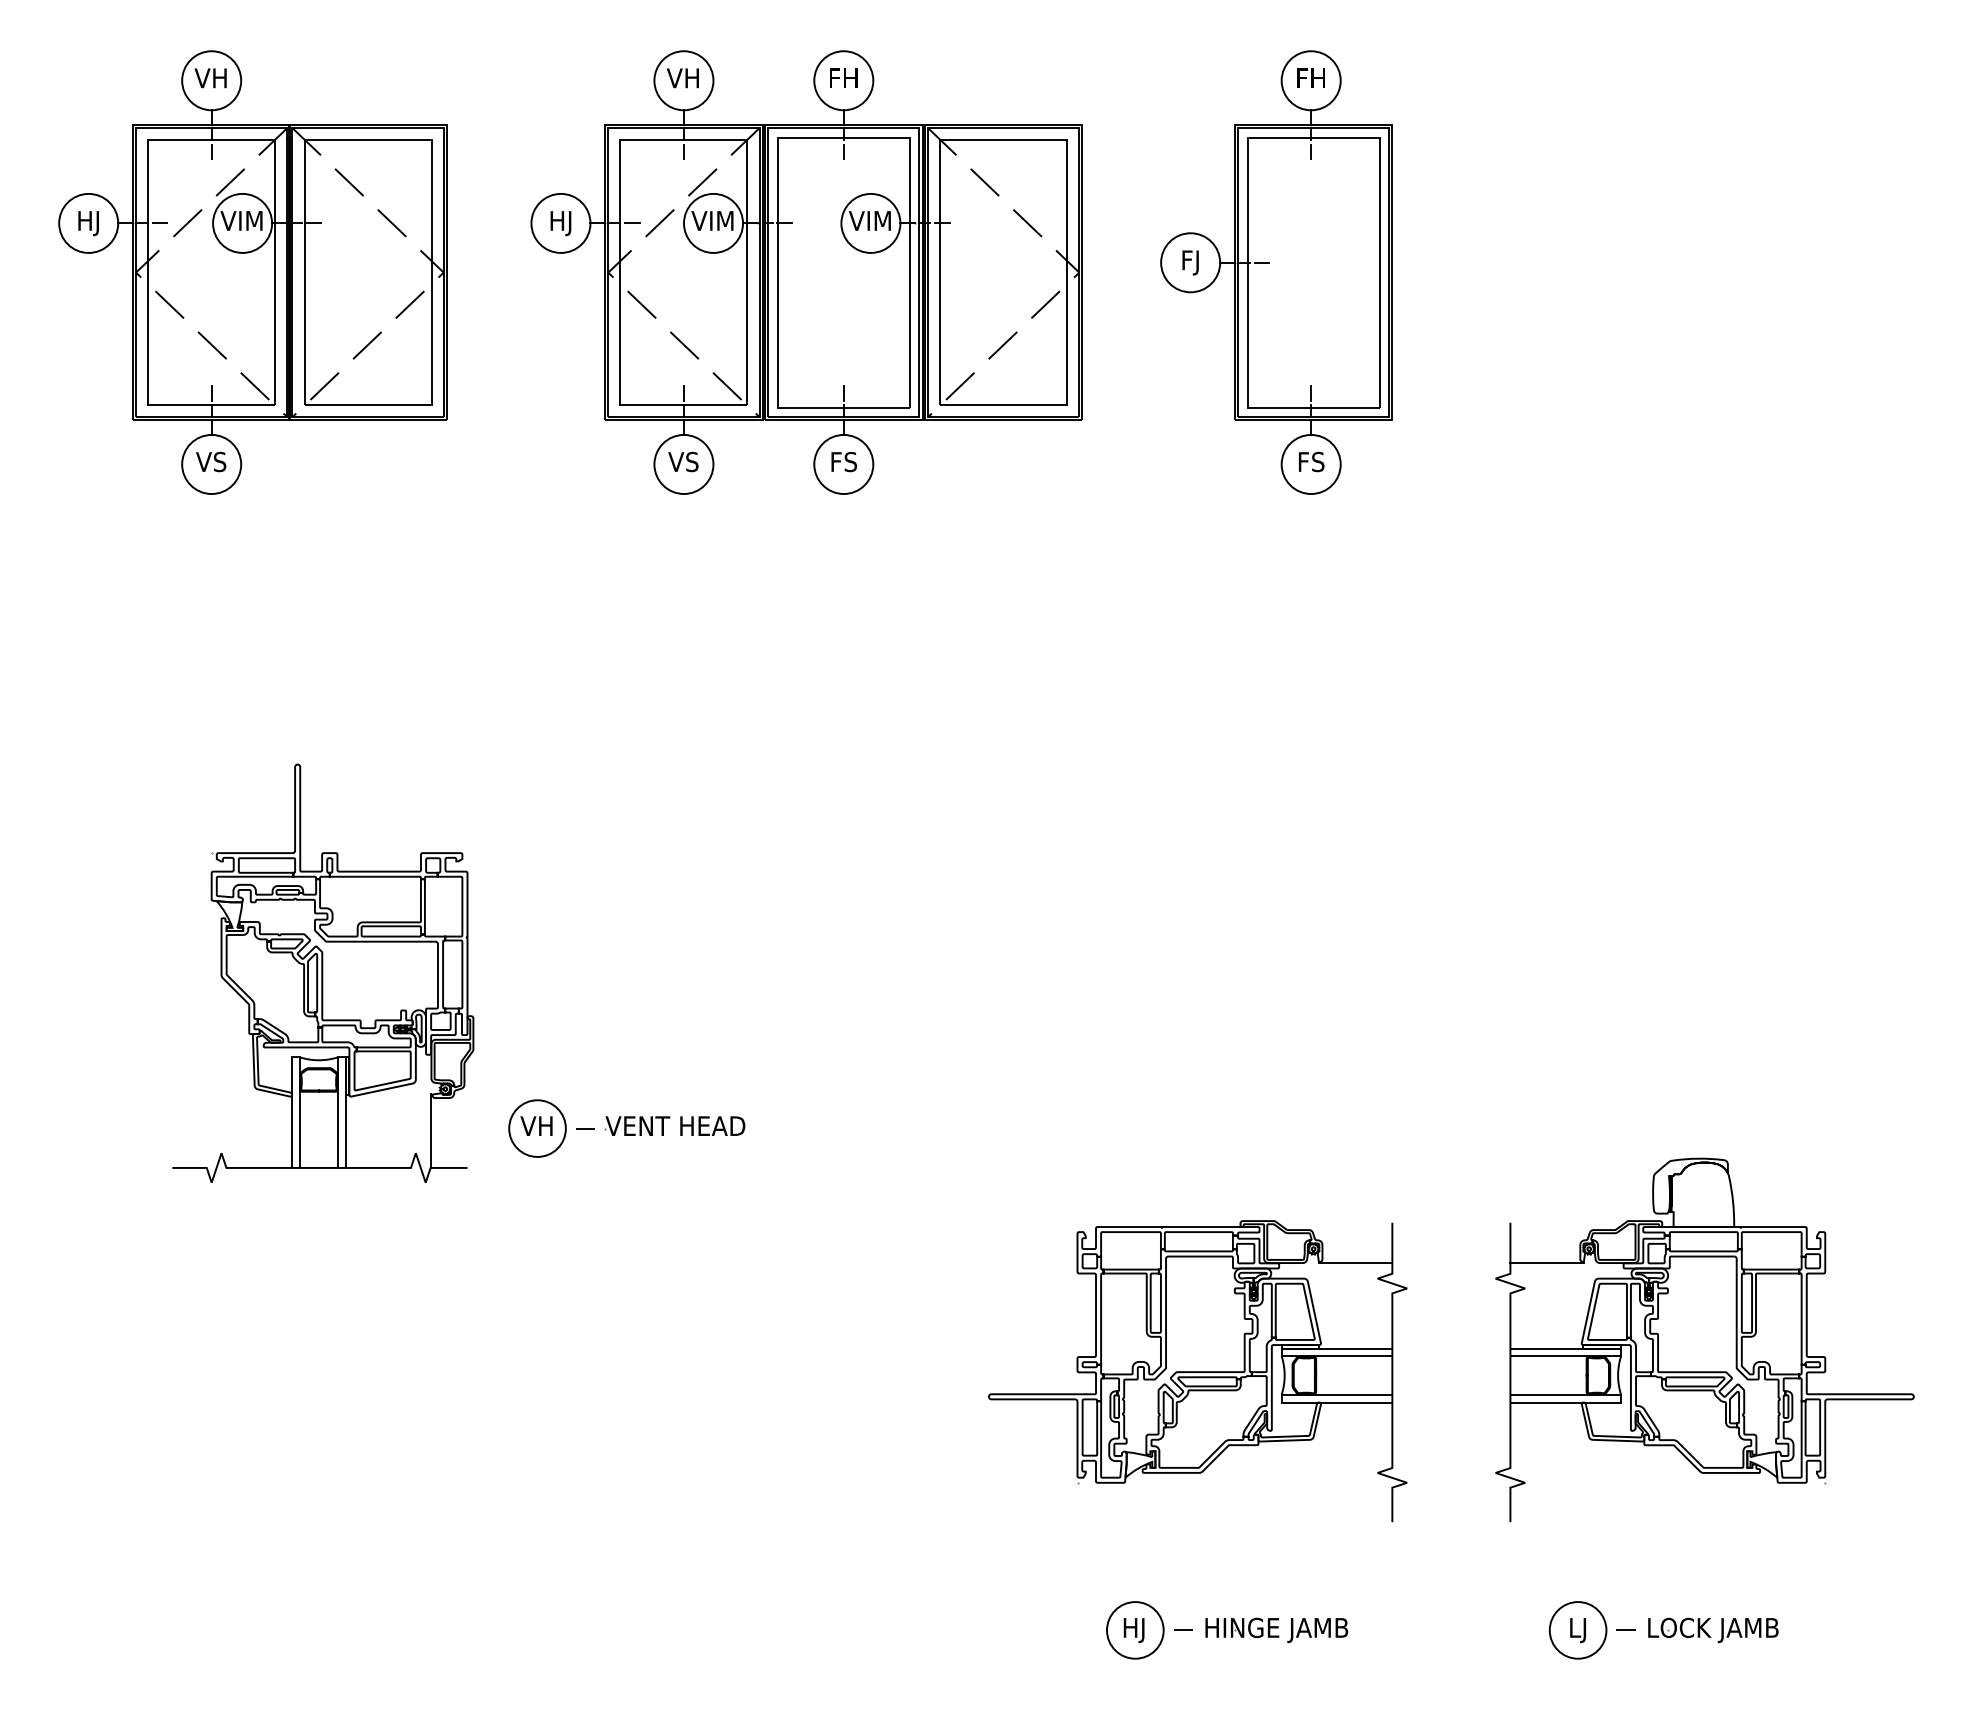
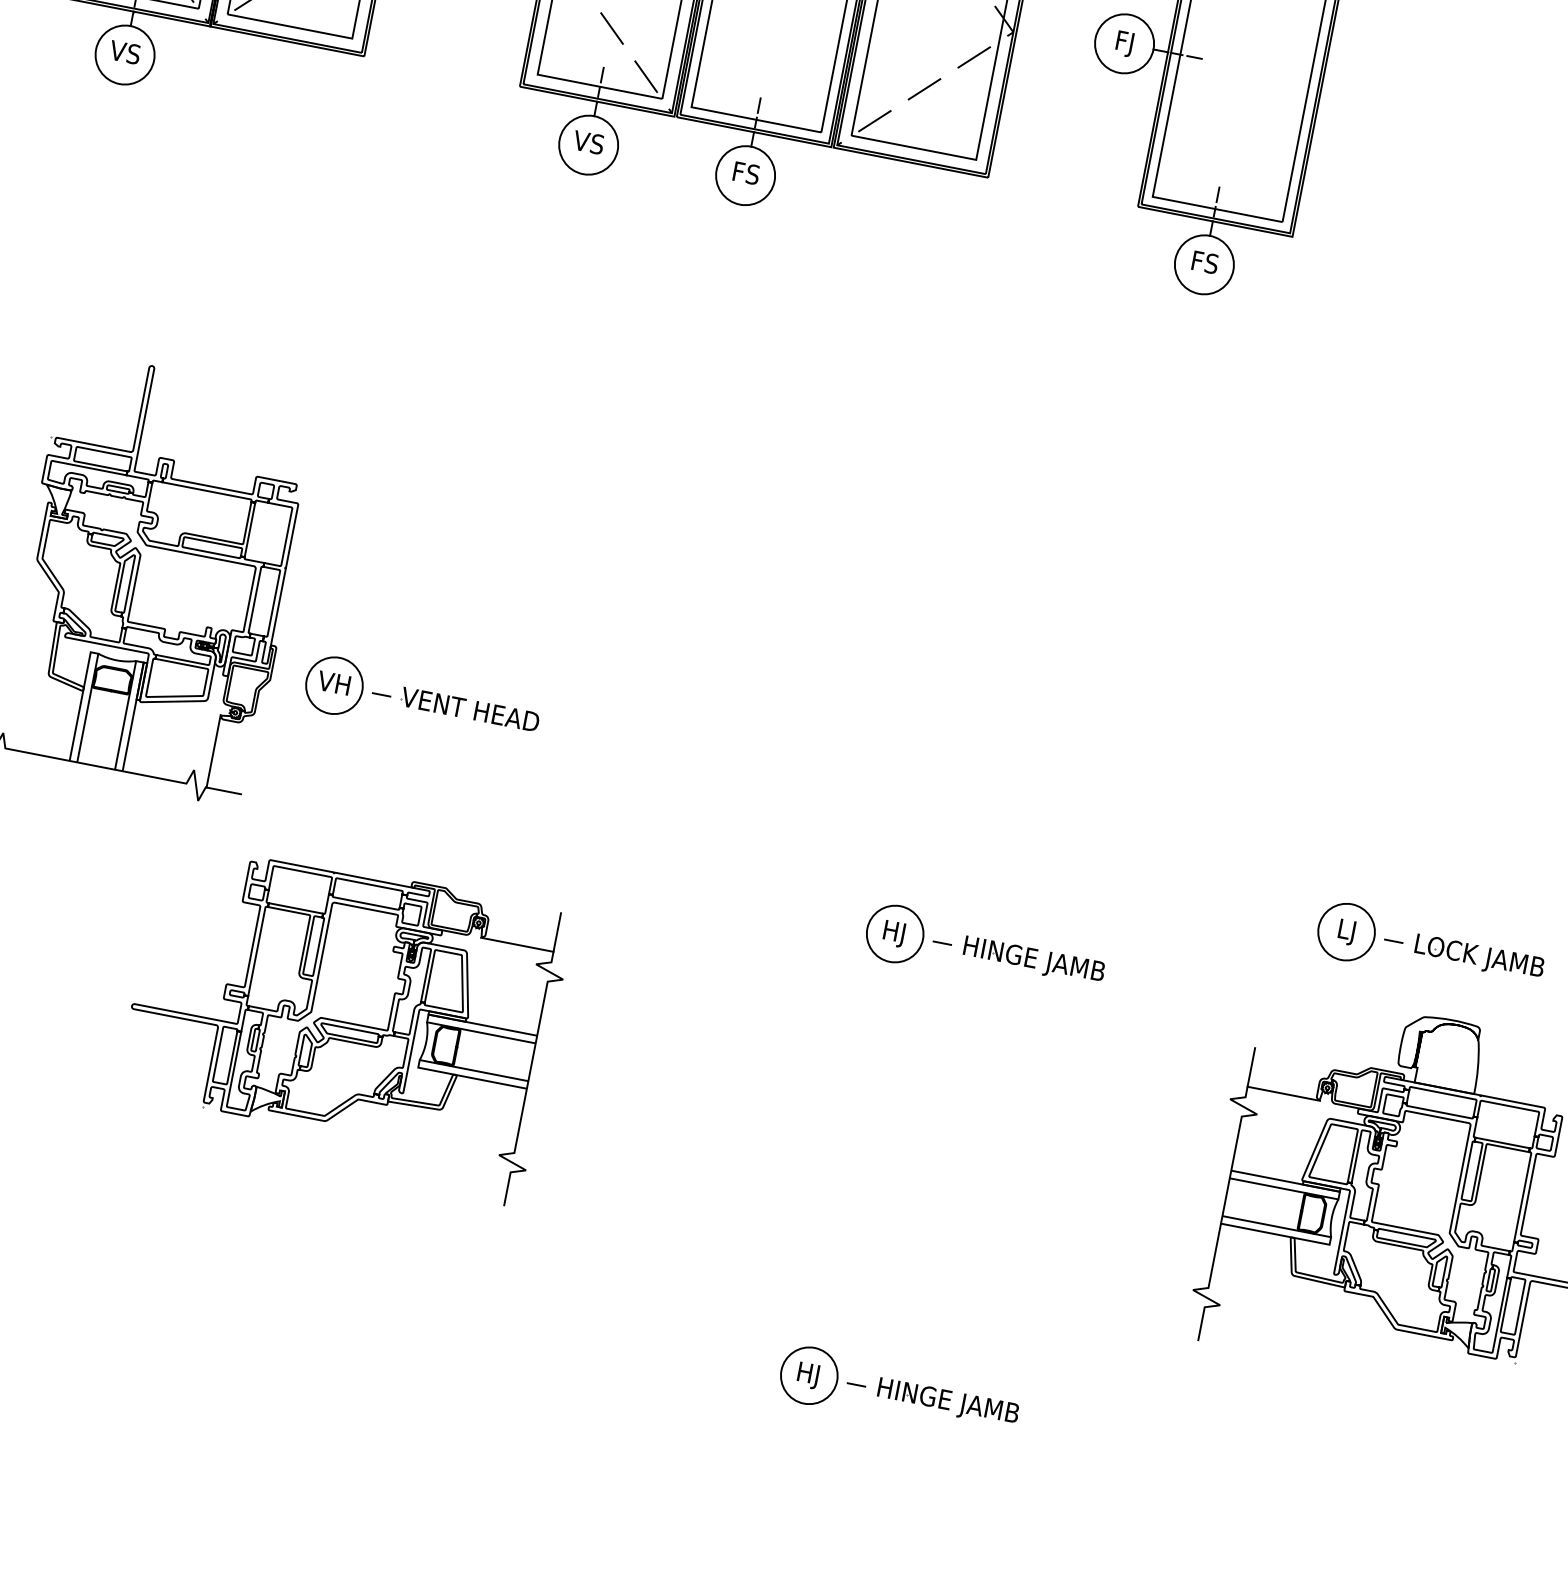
part: (626, 1128) -> (421, 702), moved
part: (1227, 1180) -> (985, 951), added
part: (1197, 1371) -> (341, 1021), moved
part: (1663, 1630) -> (1430, 948), moved

